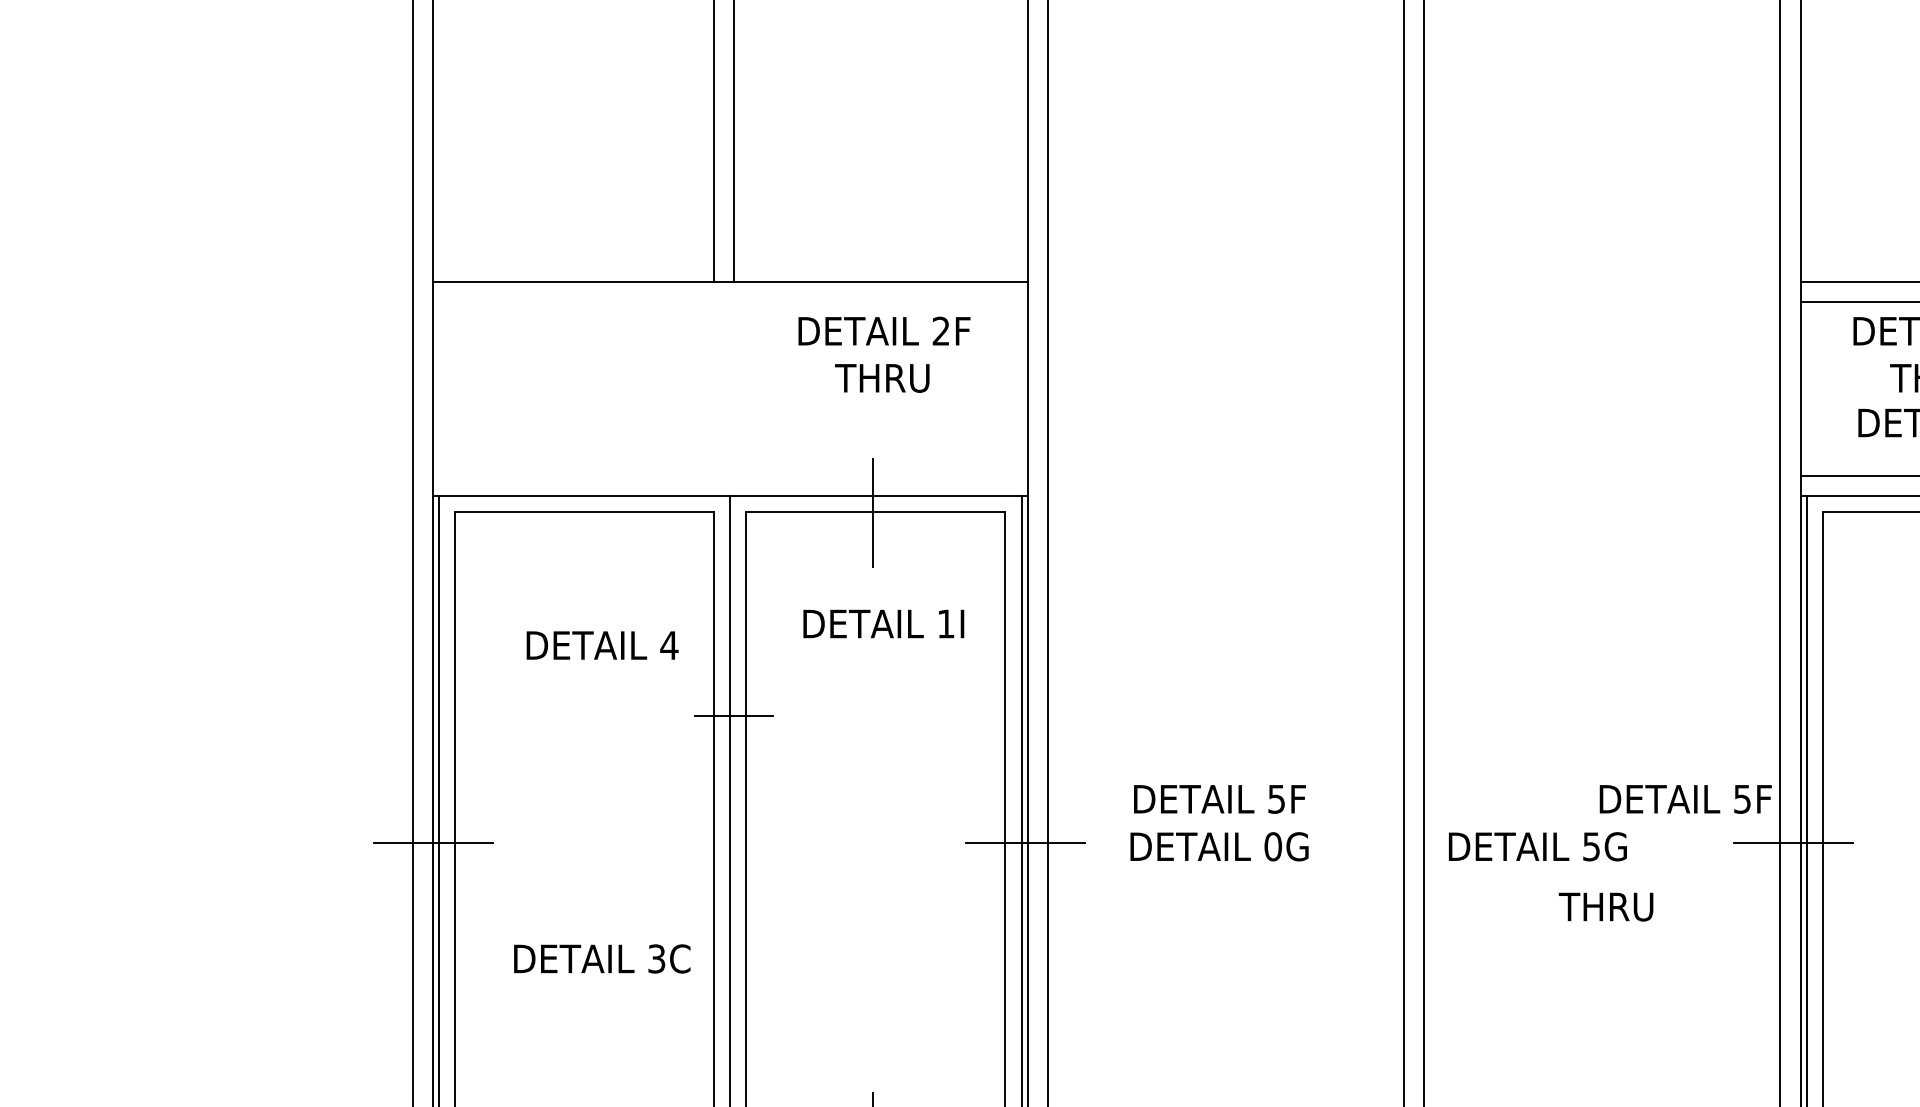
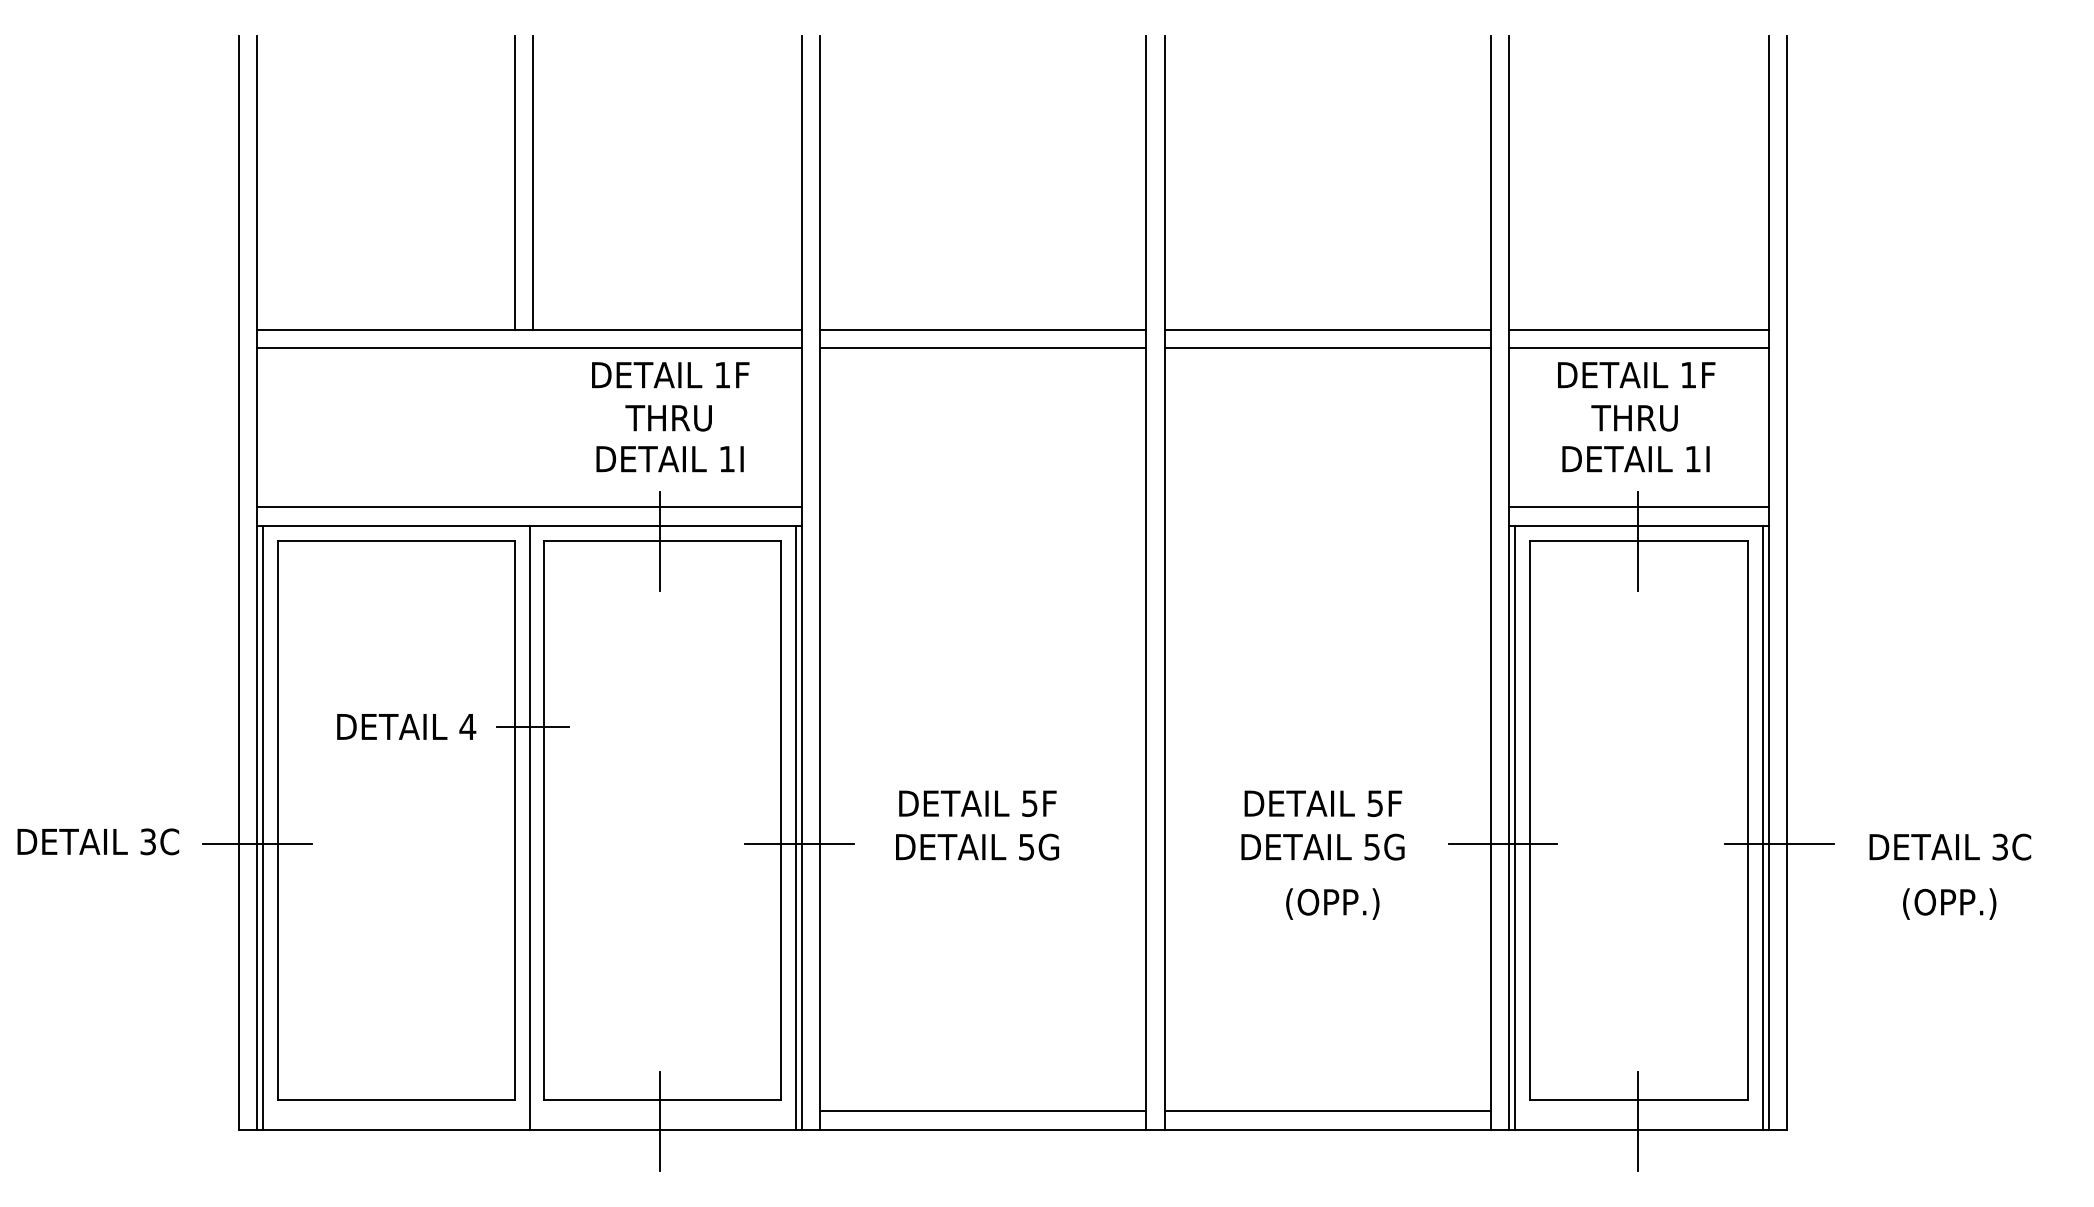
line: (1226, 281) -> (983, 329), added
line: (1601, 281) -> (1327, 329), added
line: (730, 302) -> (529, 348), added
line: (1226, 302) -> (983, 348), added
line: (1601, 302) -> (1327, 348), added
text: (941, 330) -> (722, 374), 2F -> 1F
line: (730, 475) -> (529, 507), added
text: (883, 624) -> (669, 459), moved
text: (602, 645) -> (406, 726), moved
text: (1685, 799) -> (1323, 803), moved
text: (1273, 846) -> (1026, 846), 0G -> 5G
text: (1537, 846) -> (1322, 846), moved
text: (1607, 908) -> (1332, 903), THRU -> (OPP.)
text: (602, 958) -> (98, 841), moved

